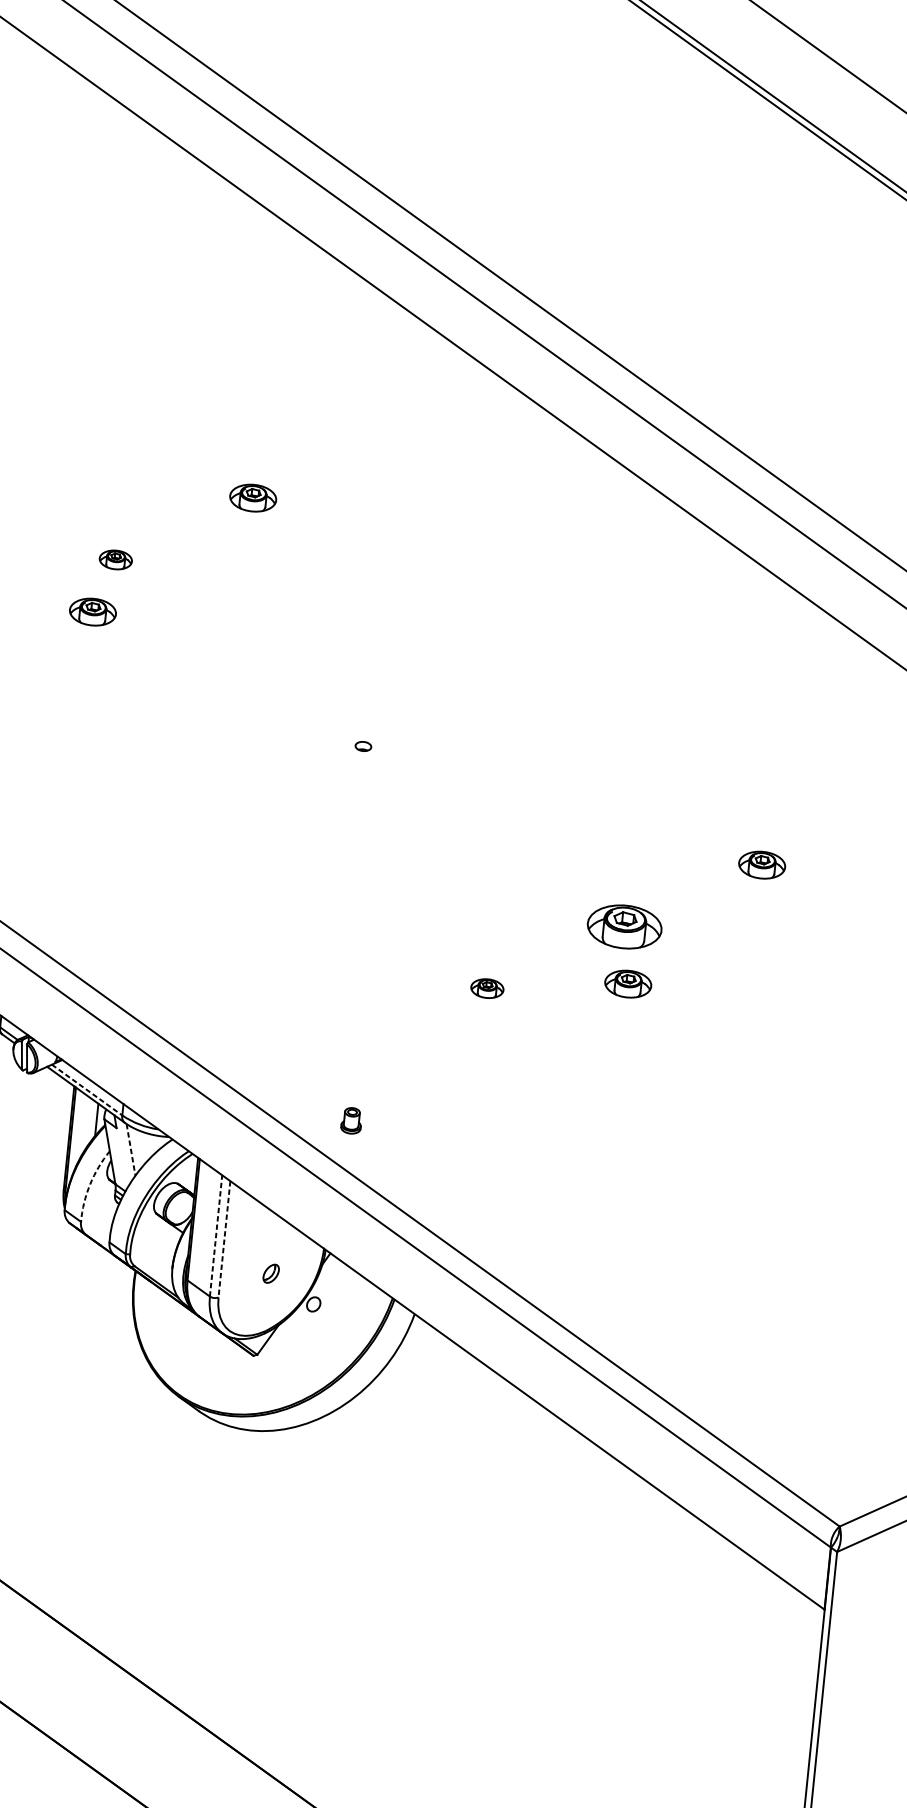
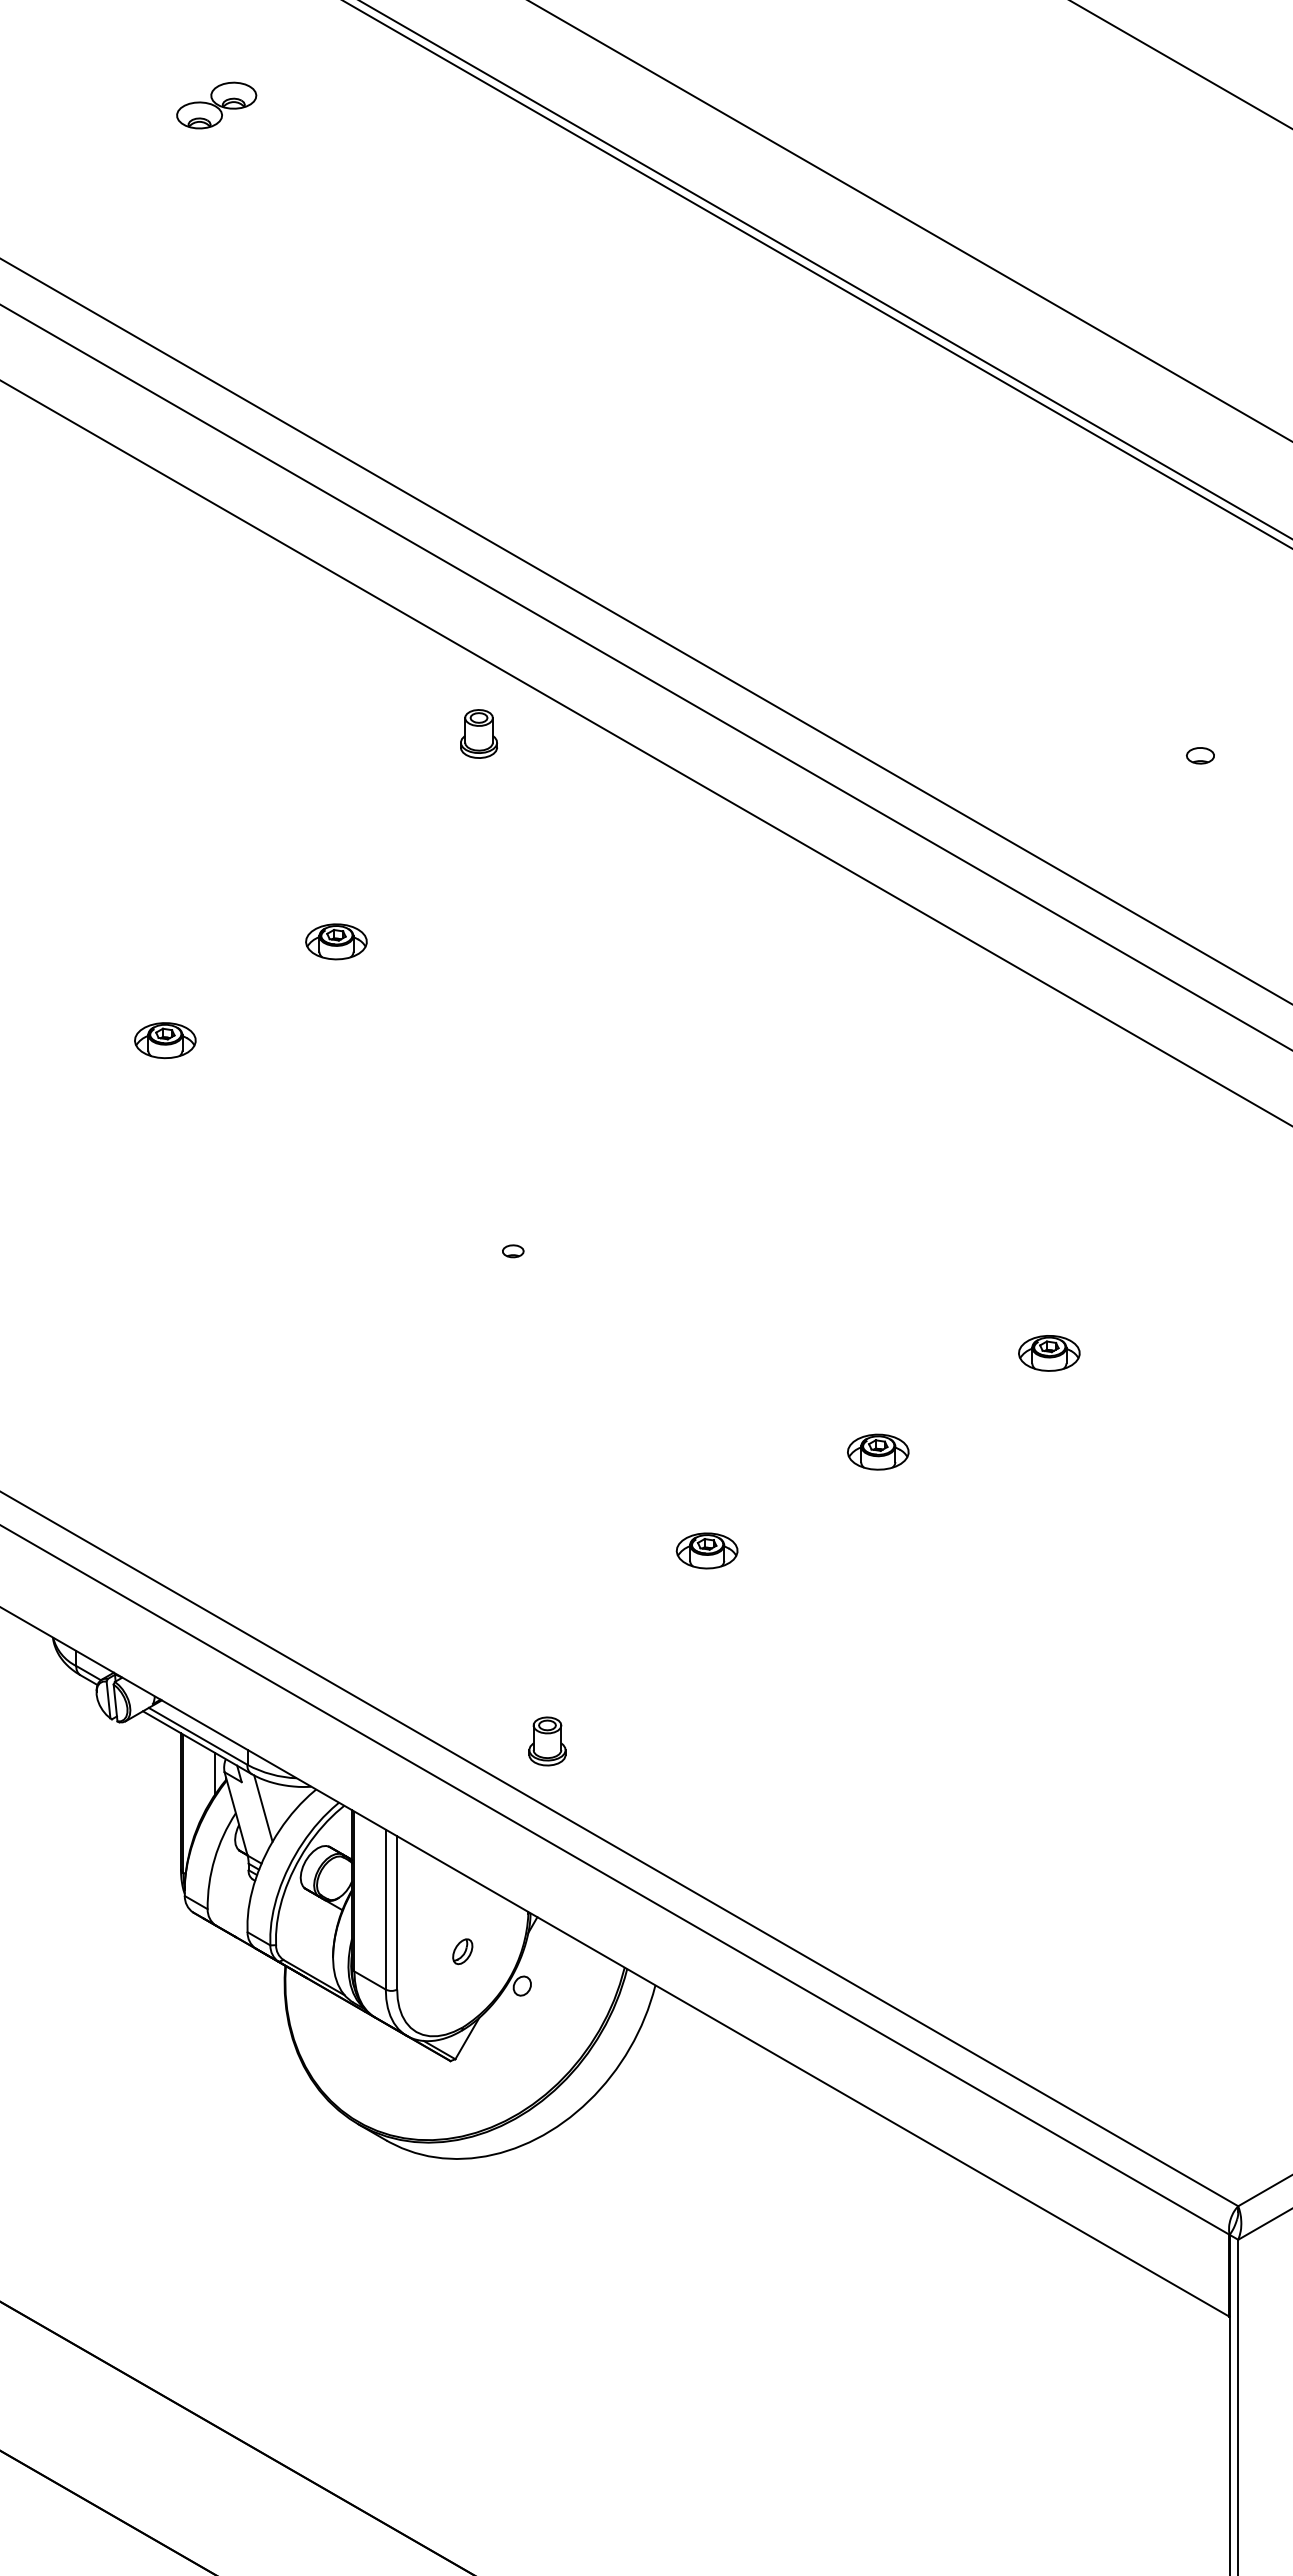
part: (376, 351) -> (478, 733), added
part: (115, 559) -> (165, 1040), size x1.43
part: (93, 611) -> (142, 1111), removed
part: (625, 926) -> (878, 1451), size x0.62
part: (628, 984) -> (890, 1526), removed
part: (486, 988) -> (706, 1550), size x1.43
line: (87, 1090) -> (198, 1736), dashed -> solid
part: (351, 1120) -> (547, 1741), size x1.43
line: (131, 1150) -> (263, 1809), dashed -> solid
arc: (90, 1184) -> (214, 1859), dashed -> solid
line: (215, 1235) -> (385, 1909), dashed -> solid
line: (224, 1239) -> (397, 1912), dashed -> solid

